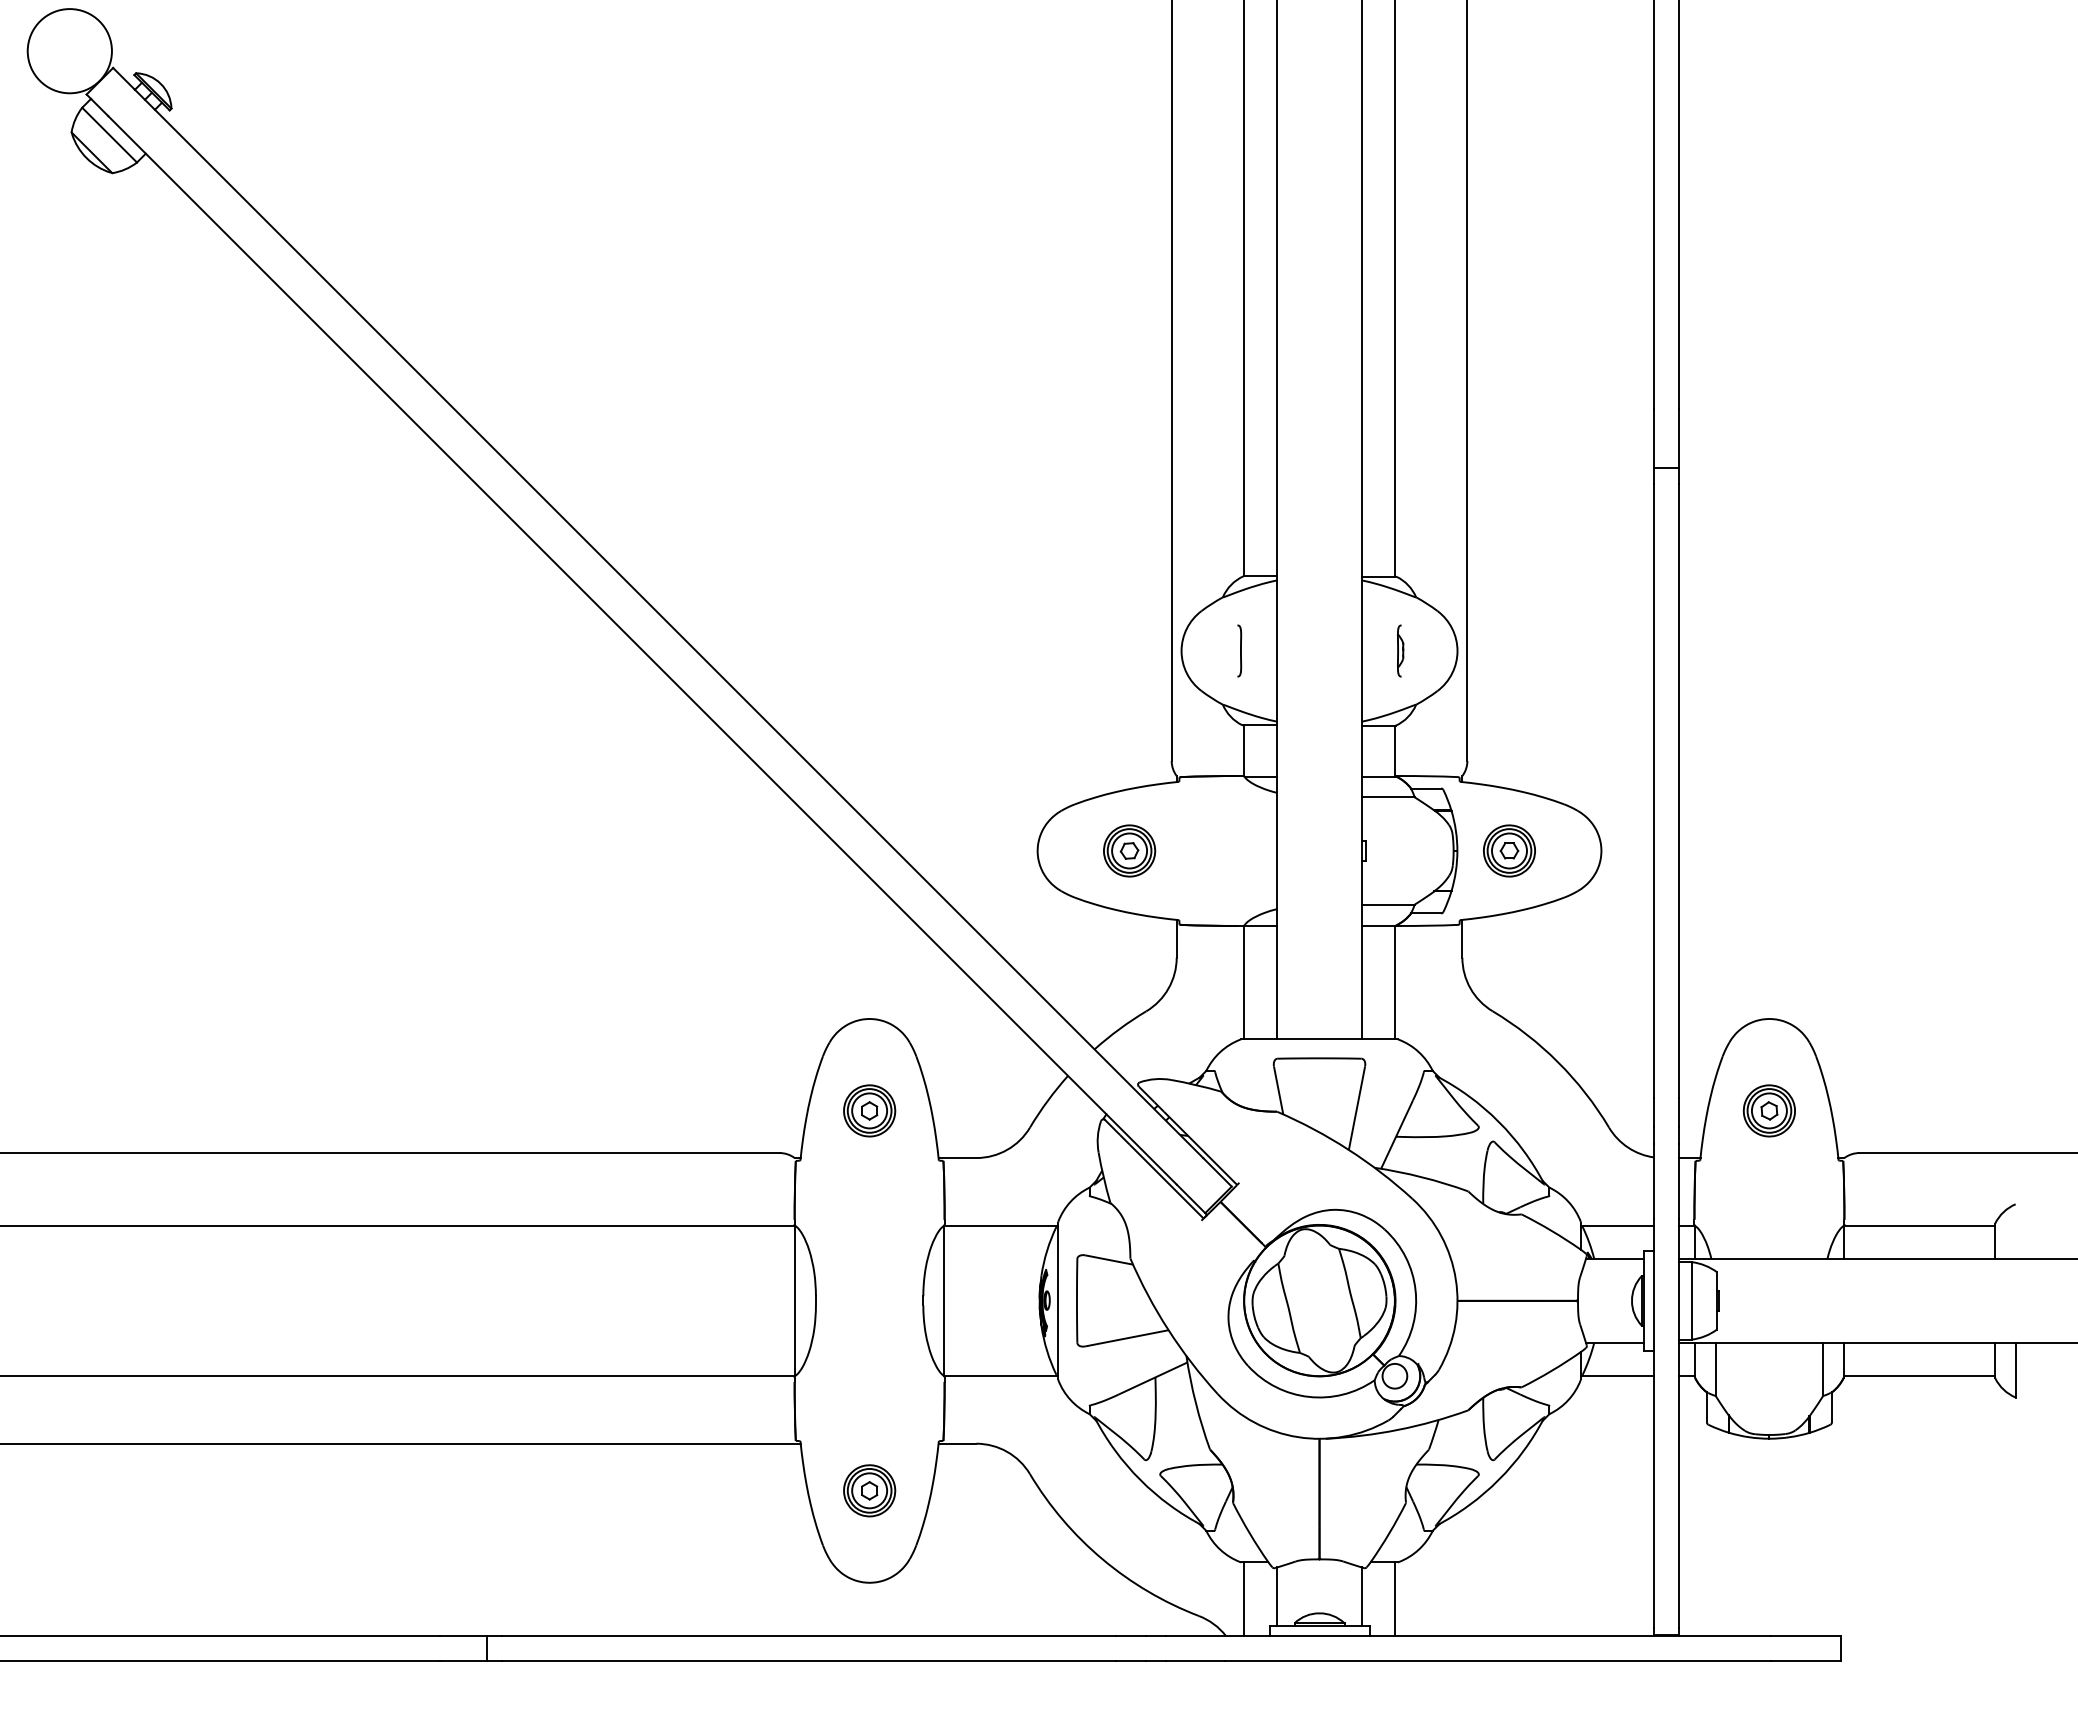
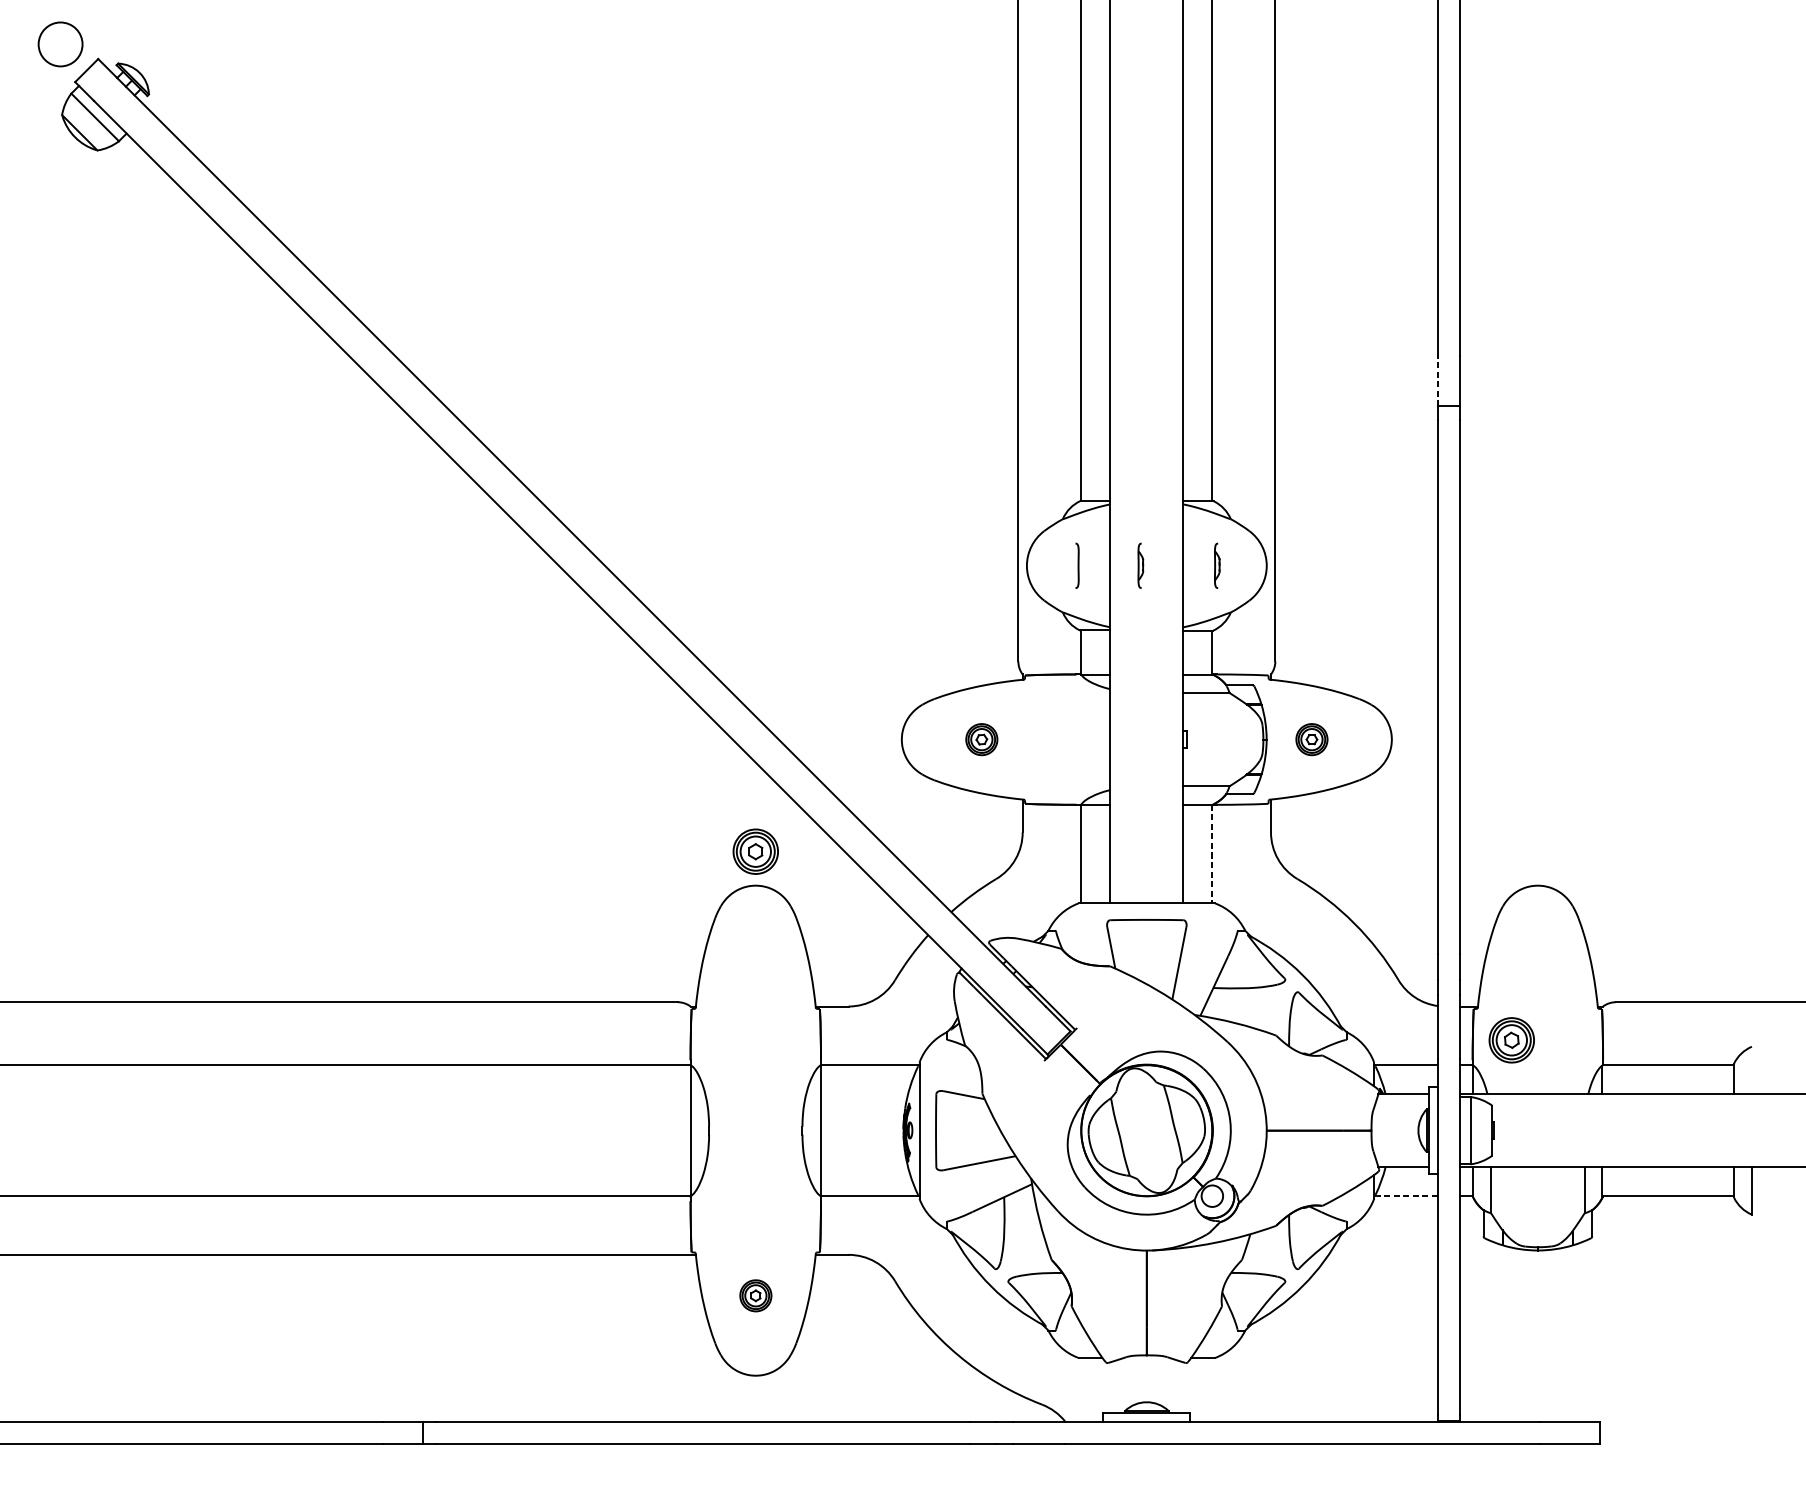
circle: (69, 51) -> (60, 44), size x0.6
line: (1654, 437) -> (1437, 380), solid -> dashed
part: (1312, 650) -> (1140, 565), added
part: (1129, 850) -> (981, 739), size x0.7
part: (1509, 850) -> (1311, 739), size x0.7
line: (1394, 982) -> (1212, 853), solid -> dashed
part: (869, 1110) -> (755, 851), moved
part: (1768, 1110) -> (1511, 1039), moved
line: (1617, 1376) -> (1405, 1196), solid -> dashed
part: (869, 1490) -> (755, 1295), size x0.7
line: (1277, 1596) -> (1110, 1387), removed
line: (1361, 1596) -> (1183, 1387), removed
line: (1244, 1598) -> (1081, 1389), removed
line: (1394, 1598) -> (1212, 1389), removed

